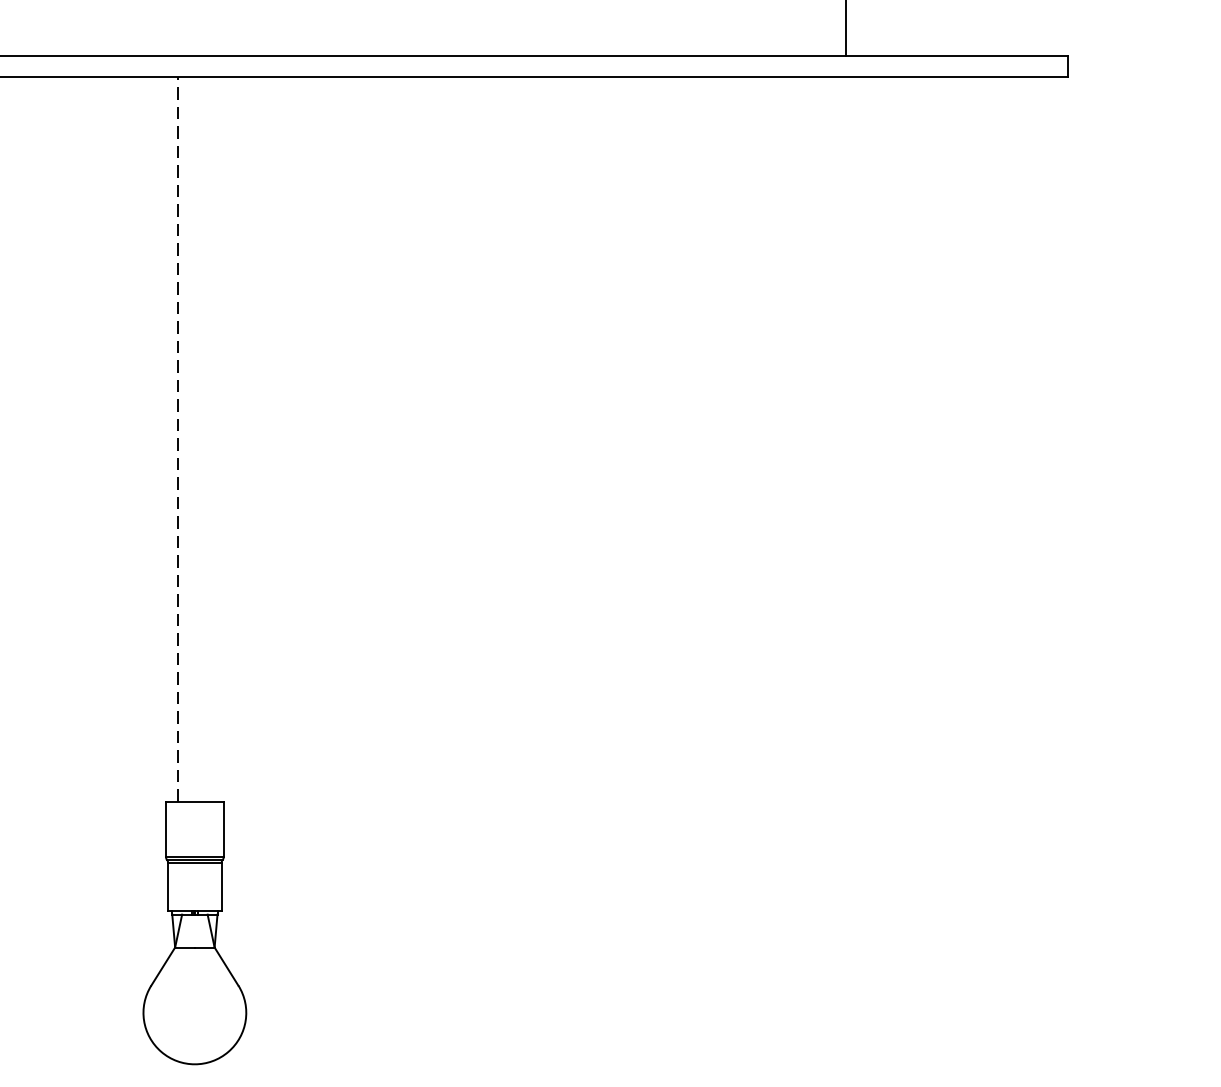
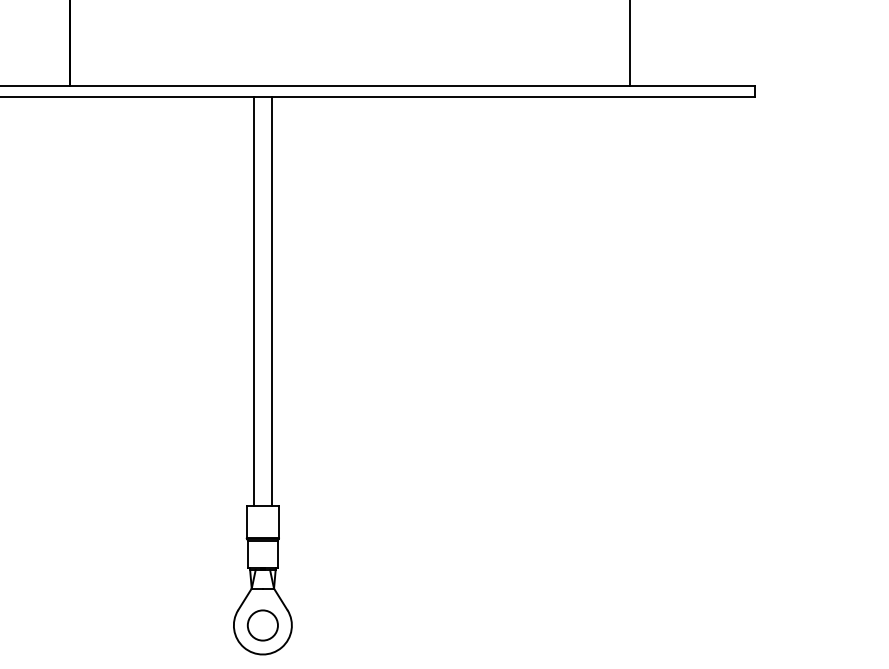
line: (178, 438) -> (253, 301), dashed -> solid
line: (211, 438) -> (272, 301), added
circle: (194, 1012) -> (262, 625), added

